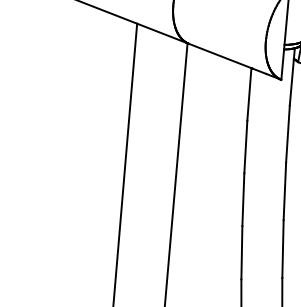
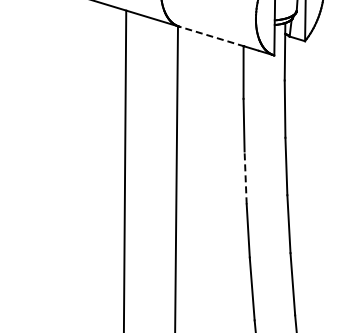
line: (220, 56) -> (211, 36), solid -> dashed
line: (243, 199) -> (245, 177), solid -> dashed

